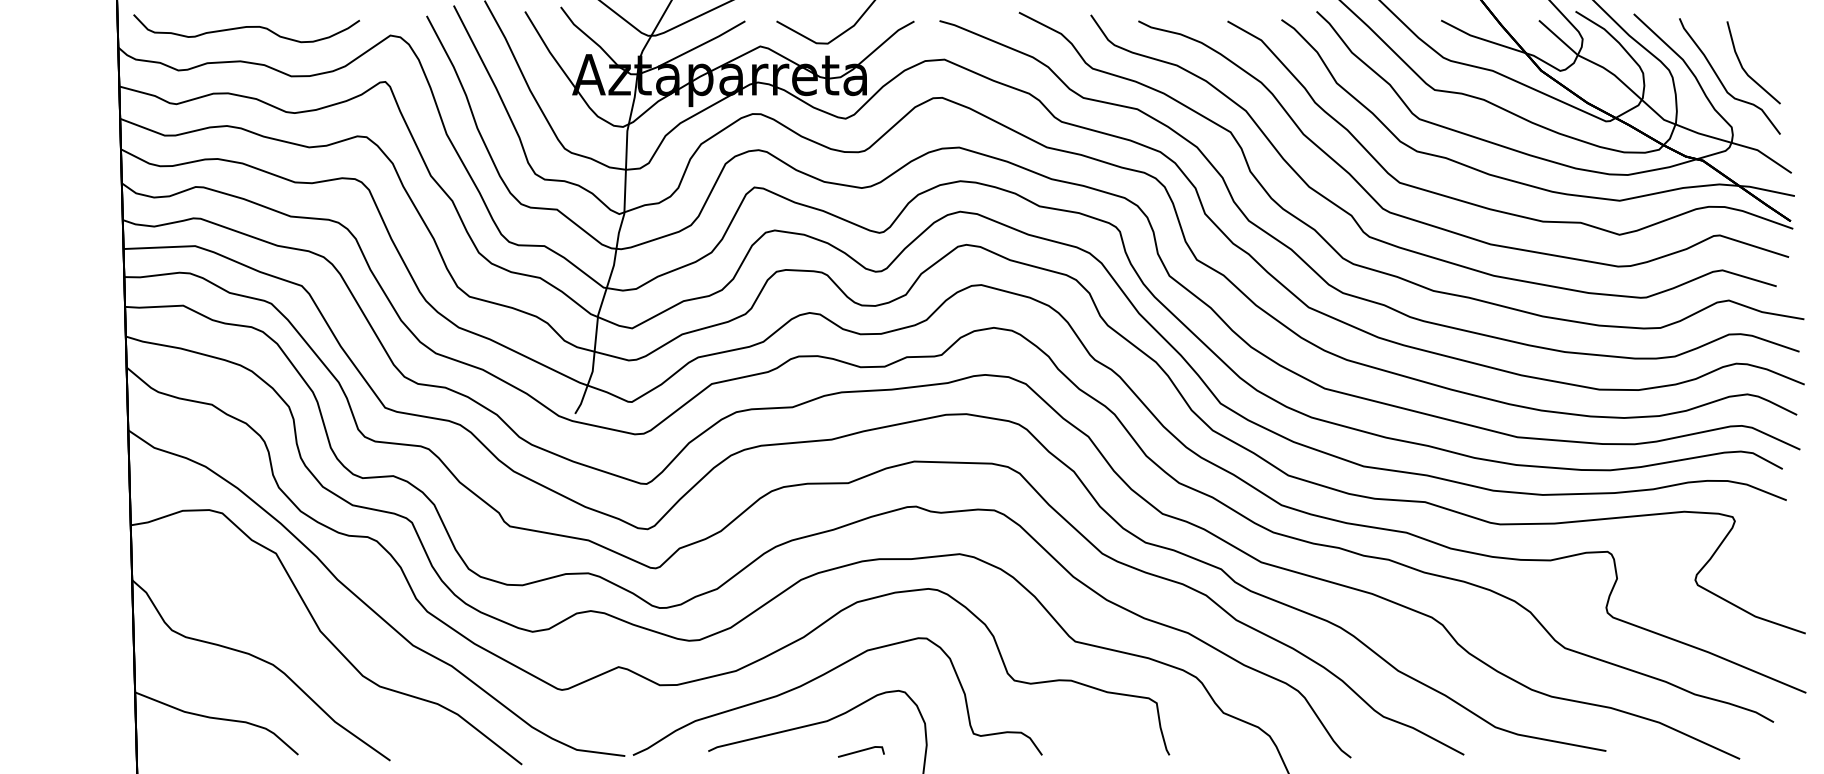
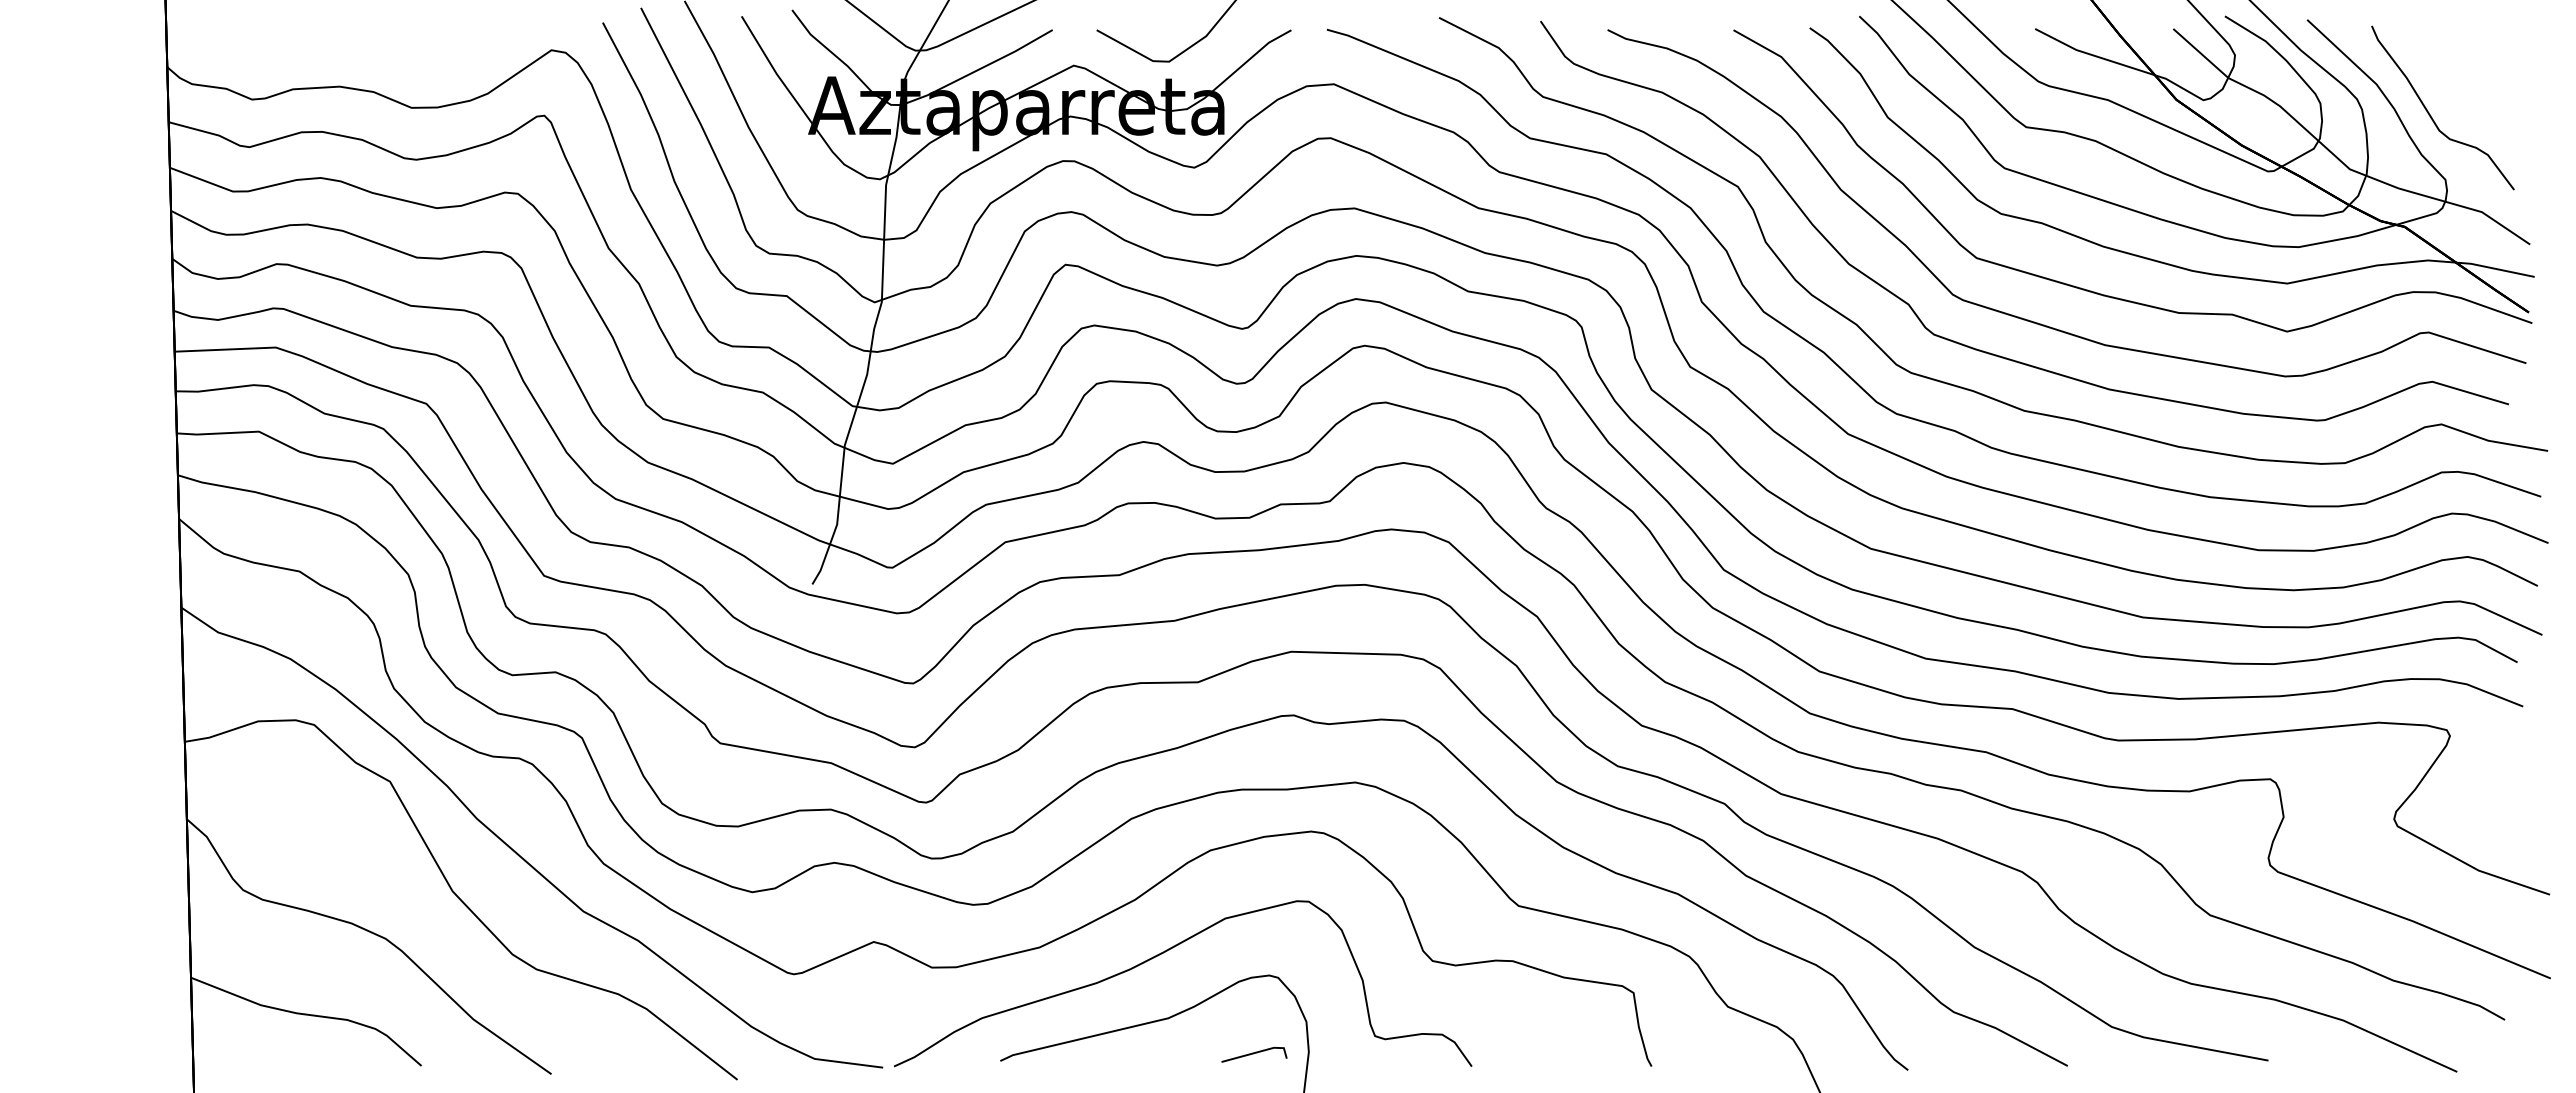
curve: (245, 27) -> (347, 39), removed
line: (1743, 68) -> (2462, 96), removed
line: (861, 751) -> (1254, 1053), moved

